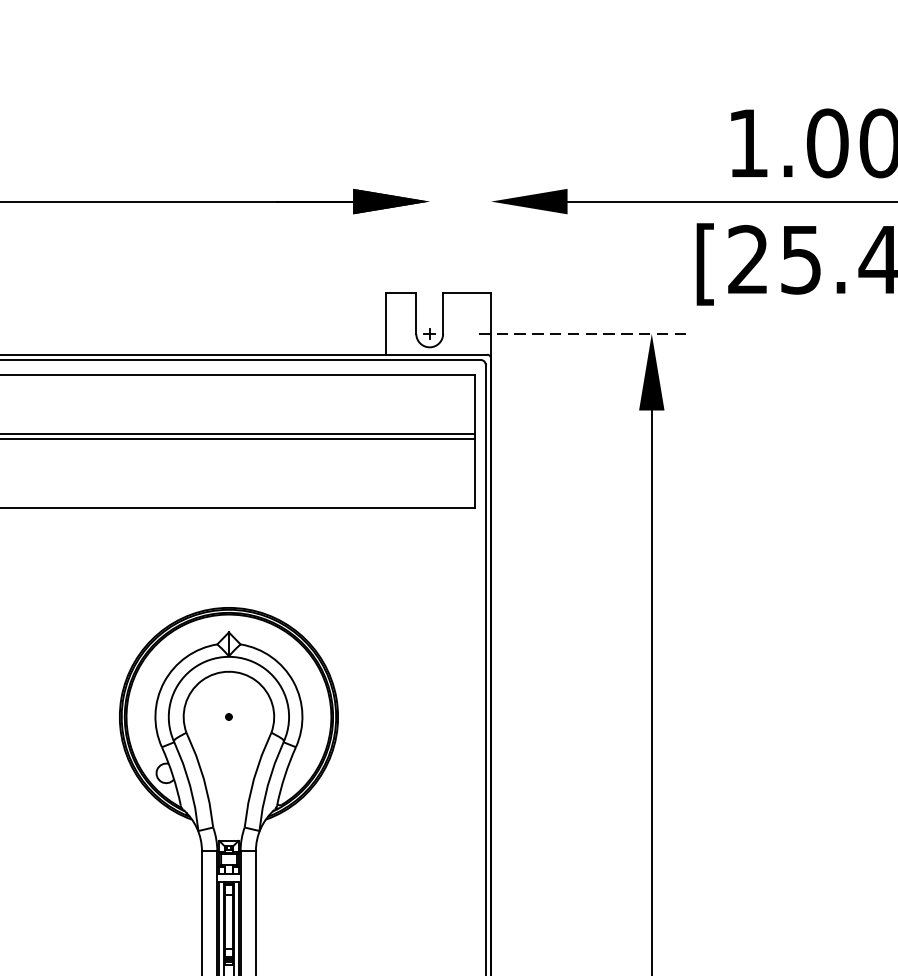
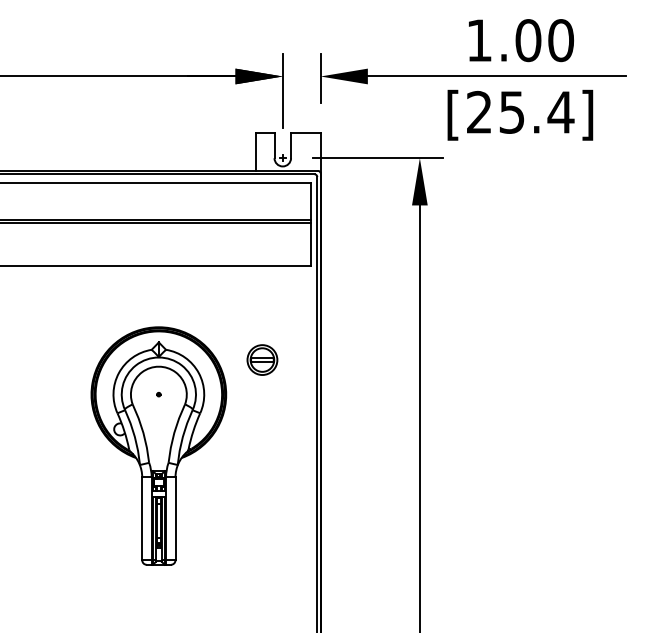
line: (490, 203) -> (320, 77), added
line: (429, 224) -> (282, 90), added
line: (583, 334) -> (377, 158), dashed -> solid
part: (396, 660) -> (262, 359), added

